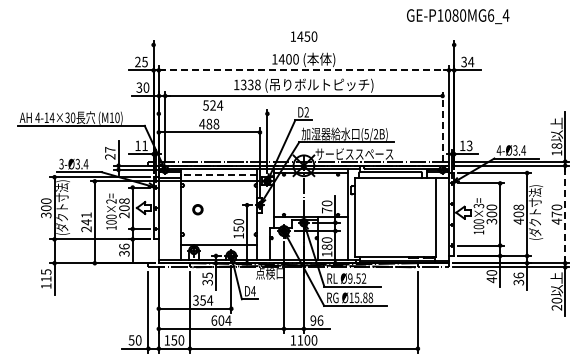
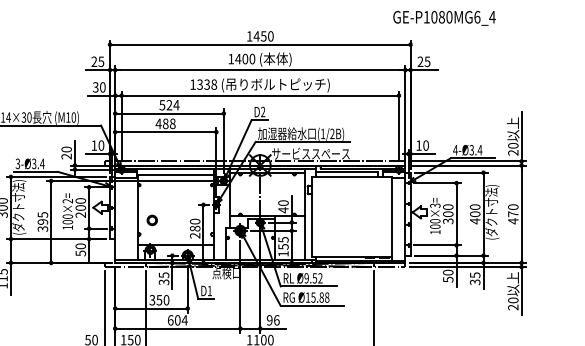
text: (458, 16) -> (444, 18), moved
line: (303, 44) -> (259, 44), added
text: (467, 61) -> (423, 61), 34 -> 25
line: (304, 70) -> (260, 70), dashed -> solid
line: (212, 113) -> (168, 113), added
line: (442, 126) -> (398, 126), dashed -> solid
text: (366, 134) -> (322, 134), (5/2B) -> (1/2B)
text: (144, 145) -> (100, 145), 11 -> 10
text: (469, 145) -> (425, 145), 13 -> 10
text: (110, 149) -> (66, 149), 27 -> 20
text: (556, 149) -> (512, 149), 18 -> 20
line: (218, 175) -> (174, 175), dashed -> solid
text: (124, 201) -> (80, 201), 208 -> 200
text: (518, 207) -> (474, 207), 408 -> 400
part: (197, 209) -> (151, 220), moved
text: (327, 210) -> (283, 210), 70 -> 40
line: (565, 214) -> (521, 214), dashed -> solid
text: (86, 222) -> (42, 222), 241 -> 395
text: (238, 232) -> (194, 232), 150 -> 280
text: (326, 243) -> (282, 243), 180 -> 155
text: (124, 249) -> (80, 249), 36 -> 50
text: (518, 275) -> (474, 275), 36 -> 35
text: (491, 279) -> (447, 279), 40 -> 50
text: (253, 291) -> (209, 291), D4 -> D1
text: (210, 300) -> (166, 300), 354 -> 350

